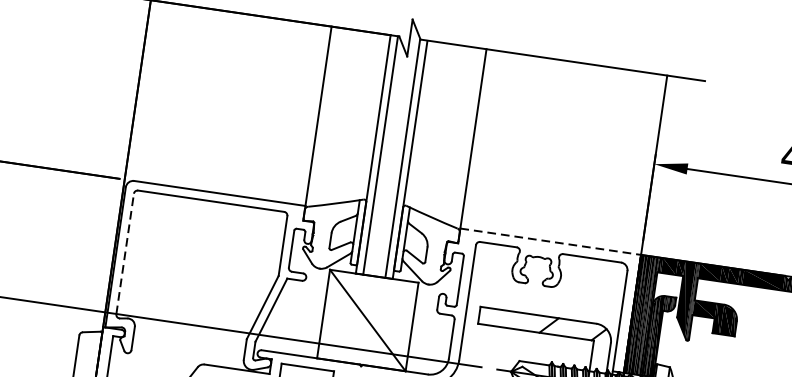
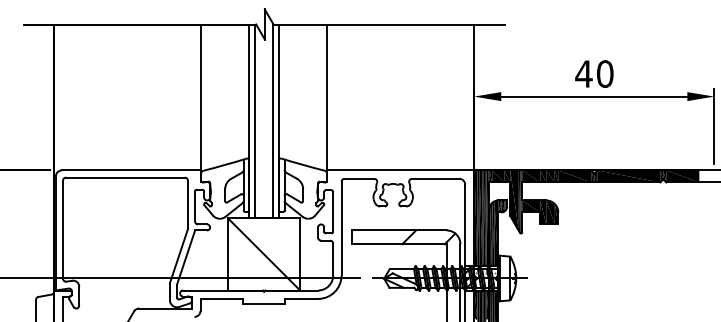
line: (550, 241) -> (400, 170), dashed -> solid
line: (125, 253) -> (63, 229), dashed -> solid

